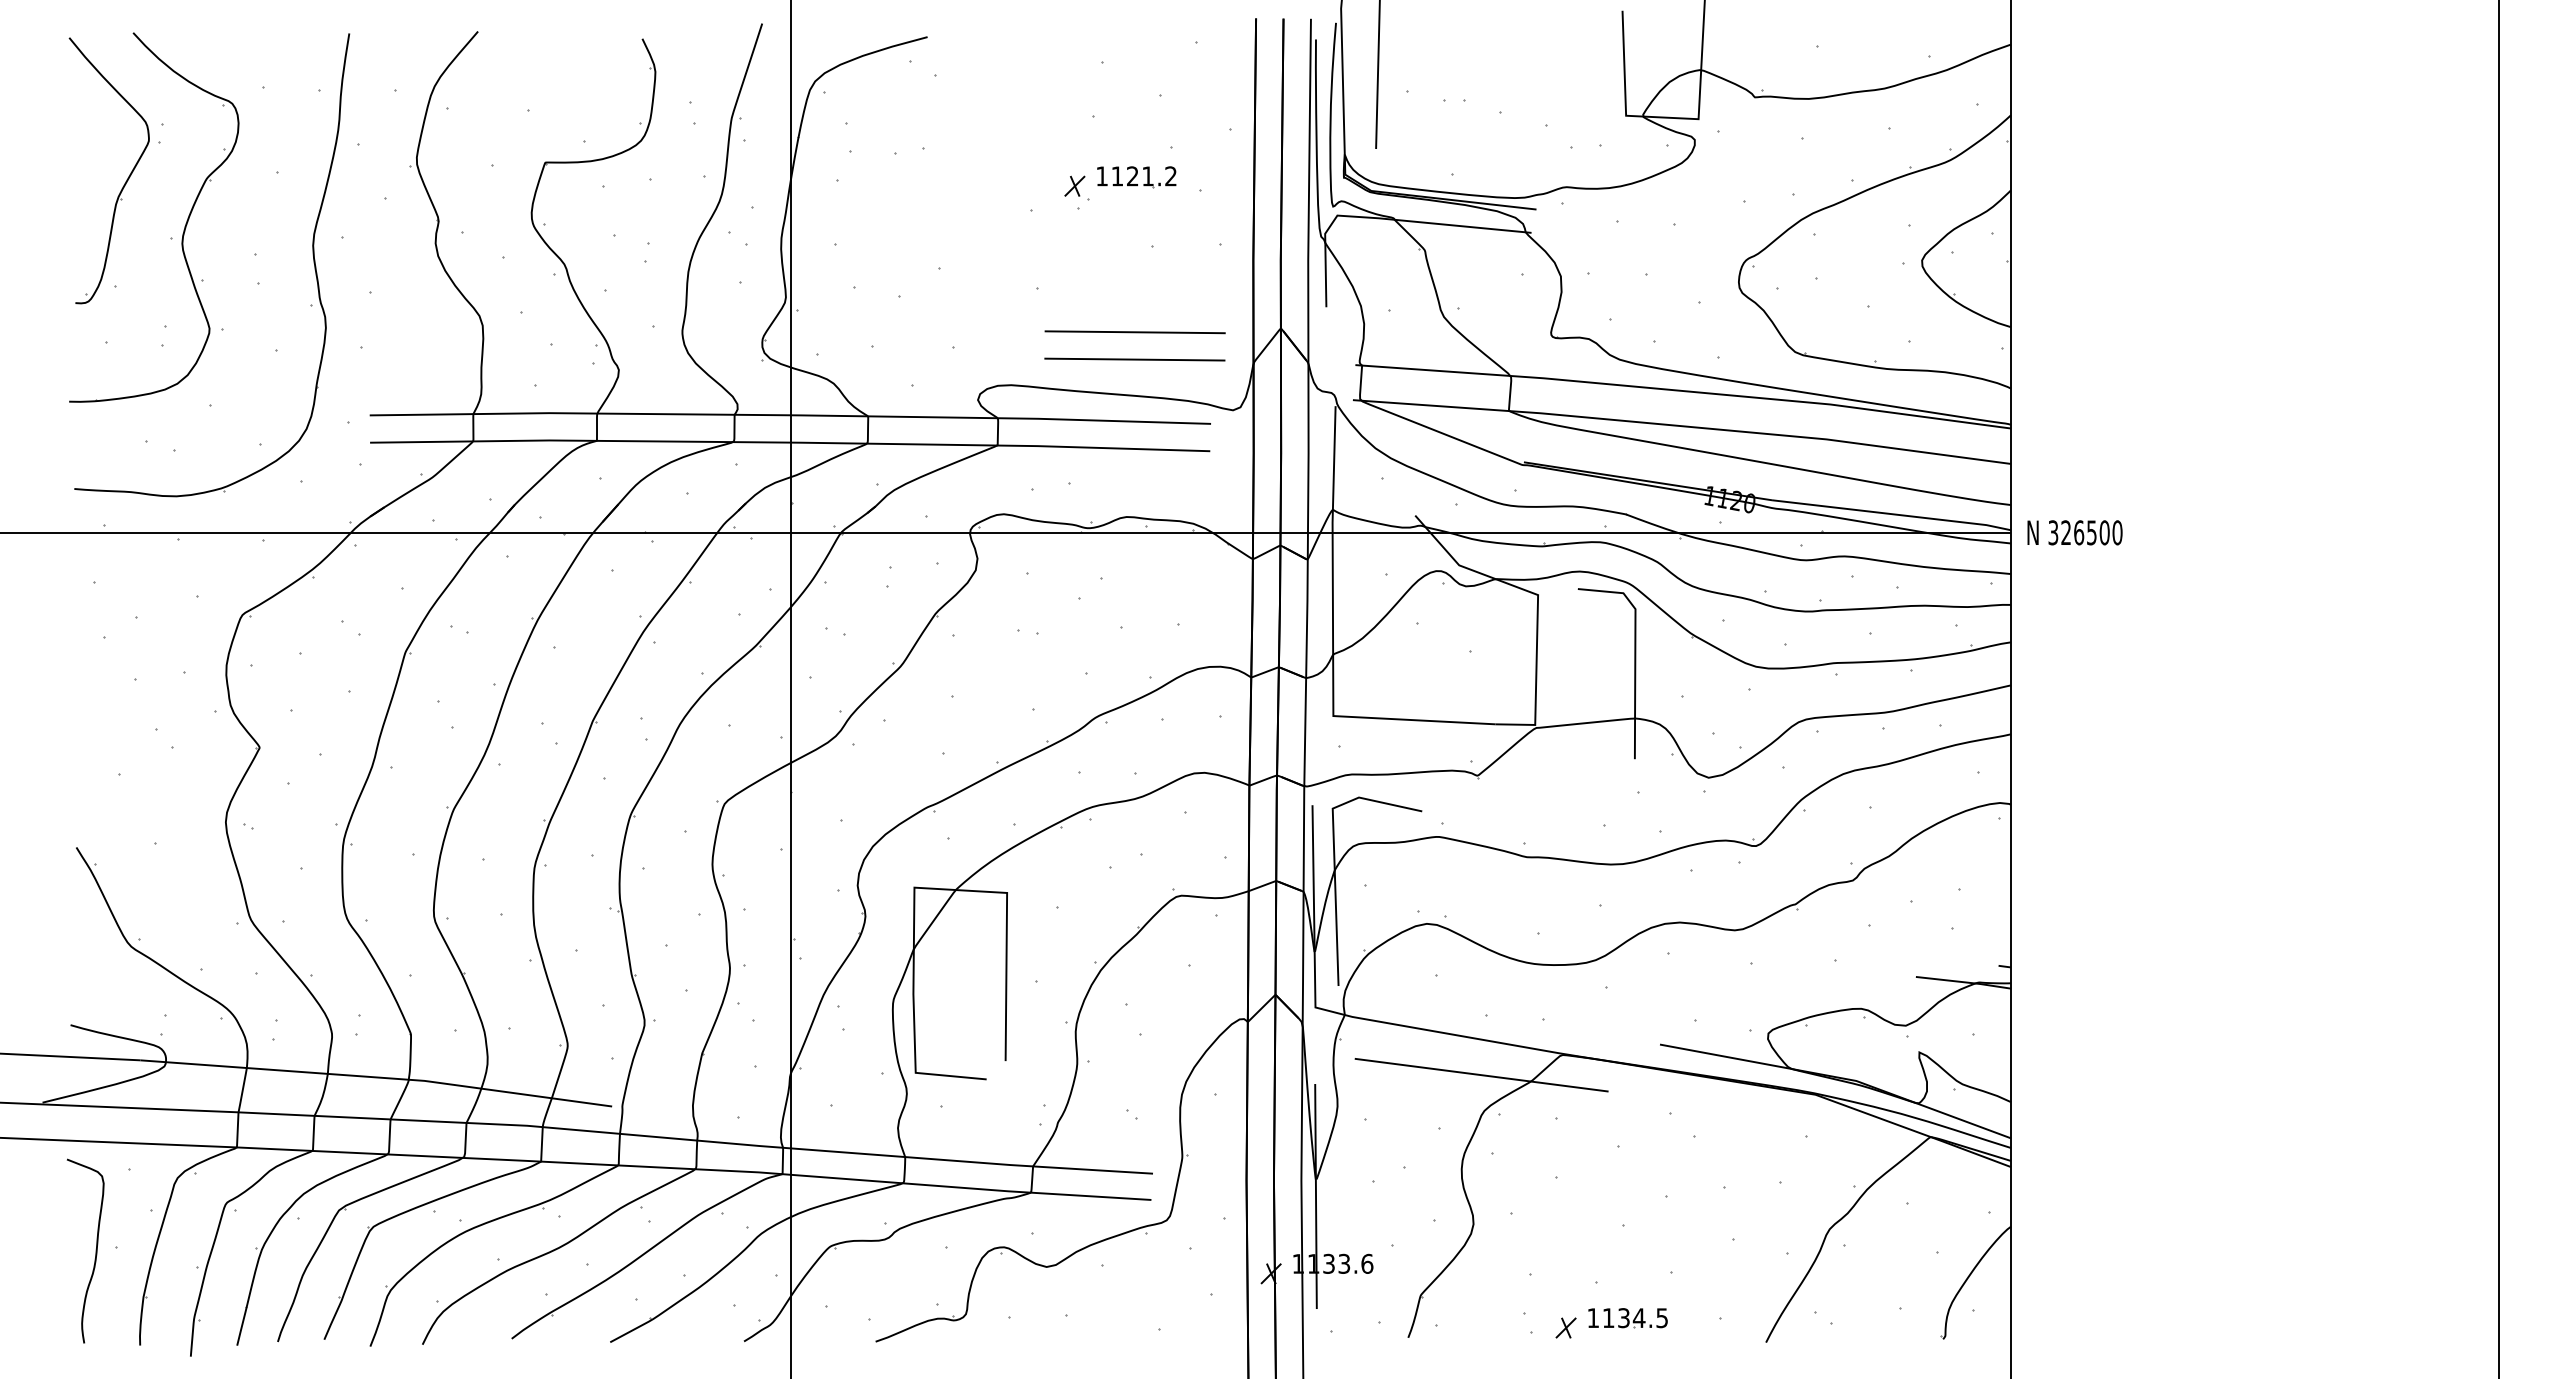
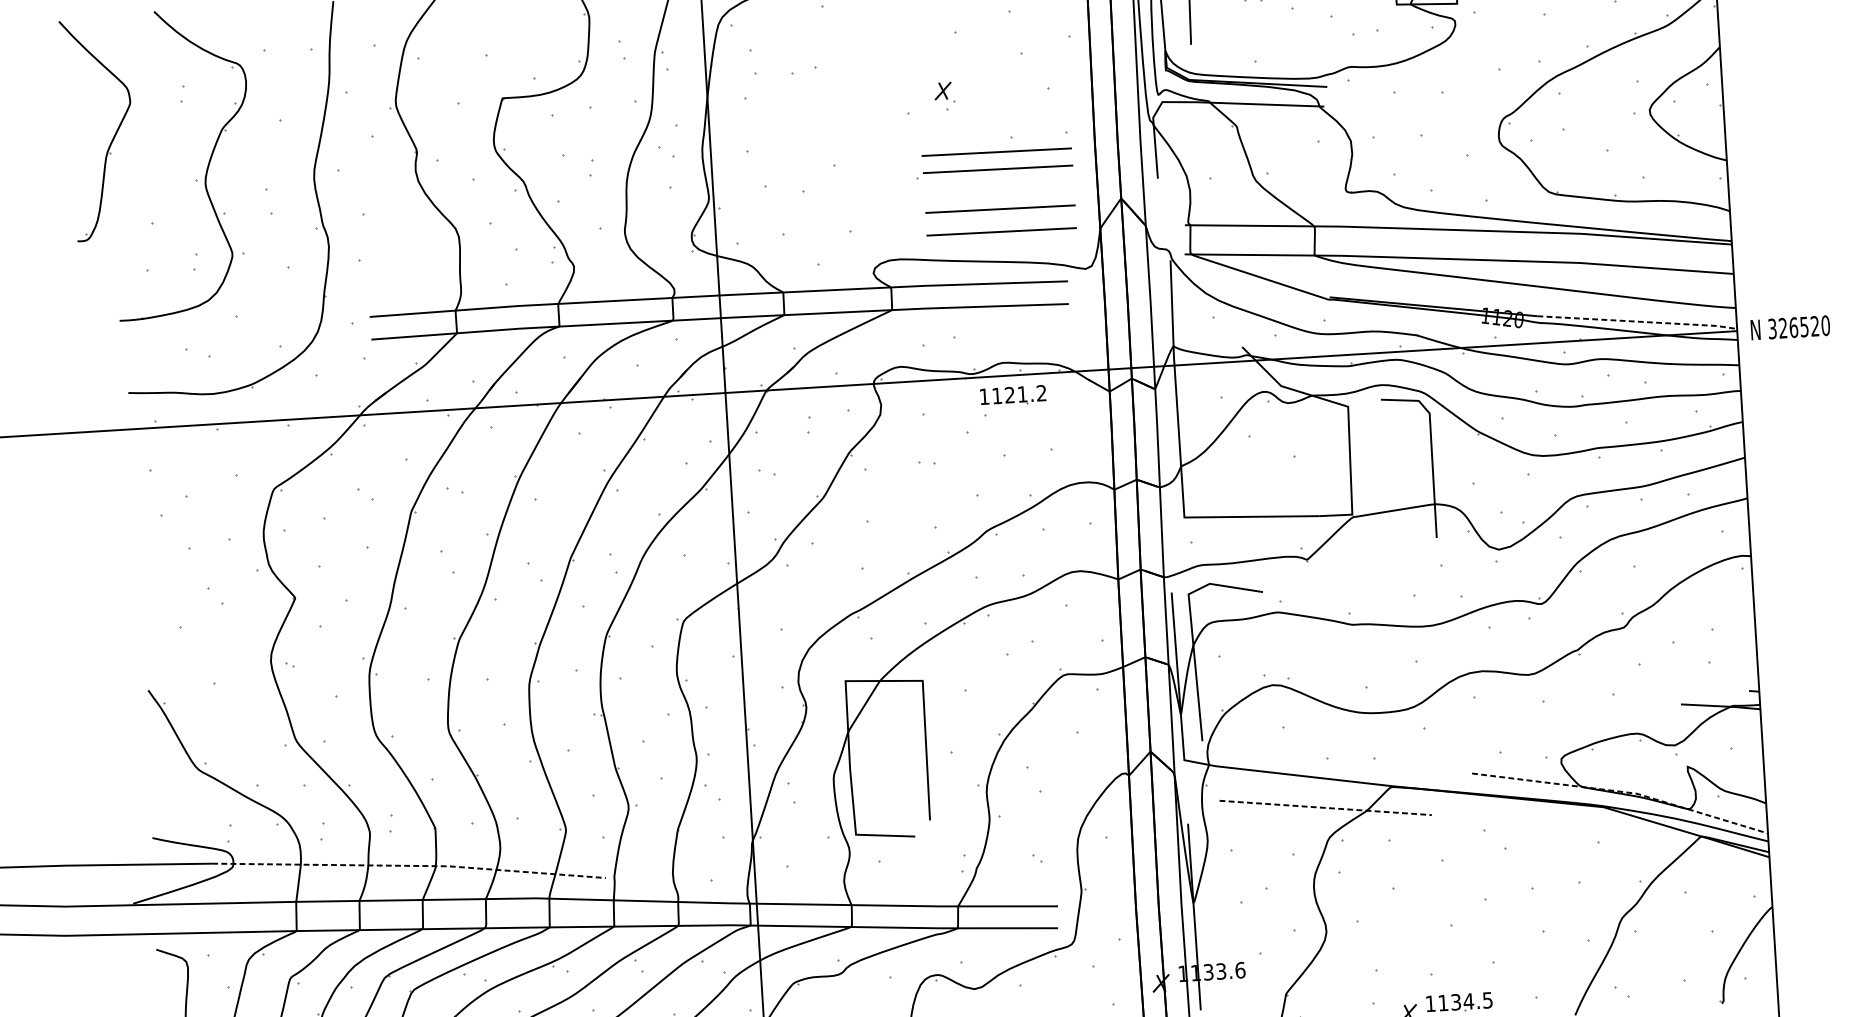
part: (1136, 177) -> (1013, 395), moved
part: (126, 179) -> (113, 136), moved
line: (1134, 263) -> (996, 152), added
line: (1134, 284) -> (997, 169), added
line: (1892, 514) -> (1638, 321), solid -> dashed
text: (2104, 532) -> (1814, 326), 326500 -> 326520
line: (1481, 1075) -> (1325, 808), solid -> dashed
line: (377, 1077) -> (409, 865), solid -> dashed
line: (1839, 1077) -> (1622, 791), solid -> dashed

